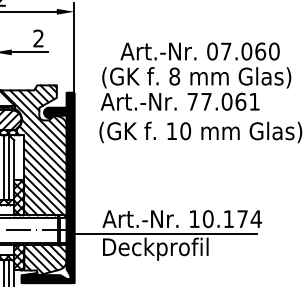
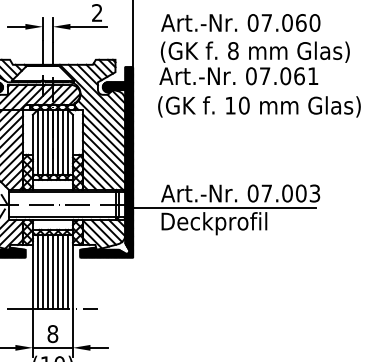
text: (199, 51) -> (240, 22), moved
text: (192, 102) -> (251, 76), 77.061 -> 07.061
text: (224, 219) -> (283, 193), 10.174 -> 07.003

